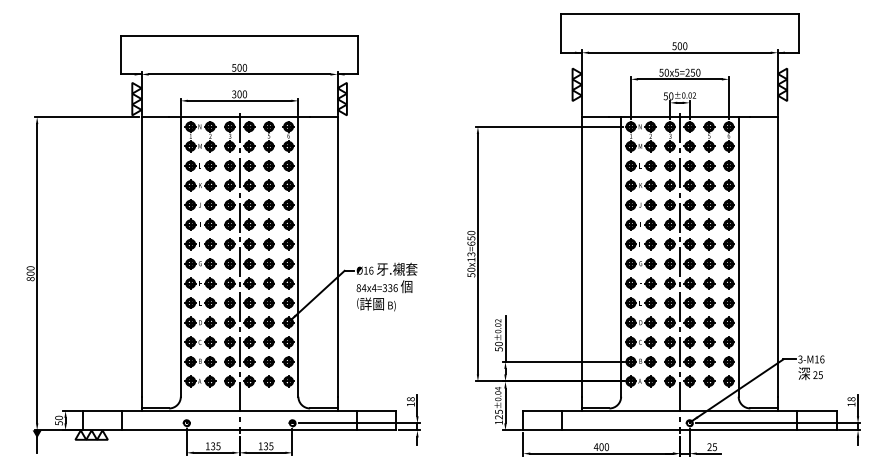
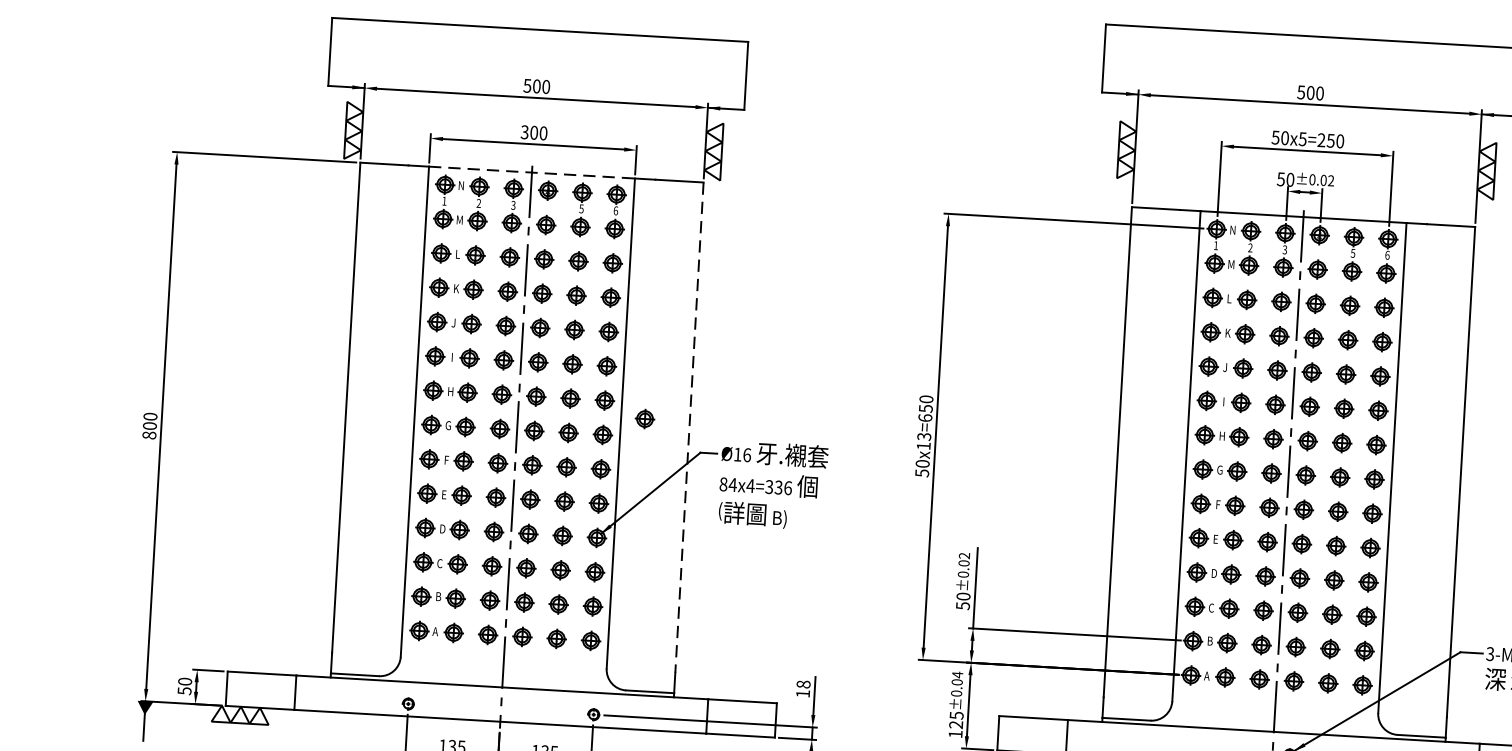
line: (239, 117) -> (531, 173), solid -> dashed
part: (311, 253) -> (644, 418), added
line: (337, 256) -> (689, 426), solid -> dashed

